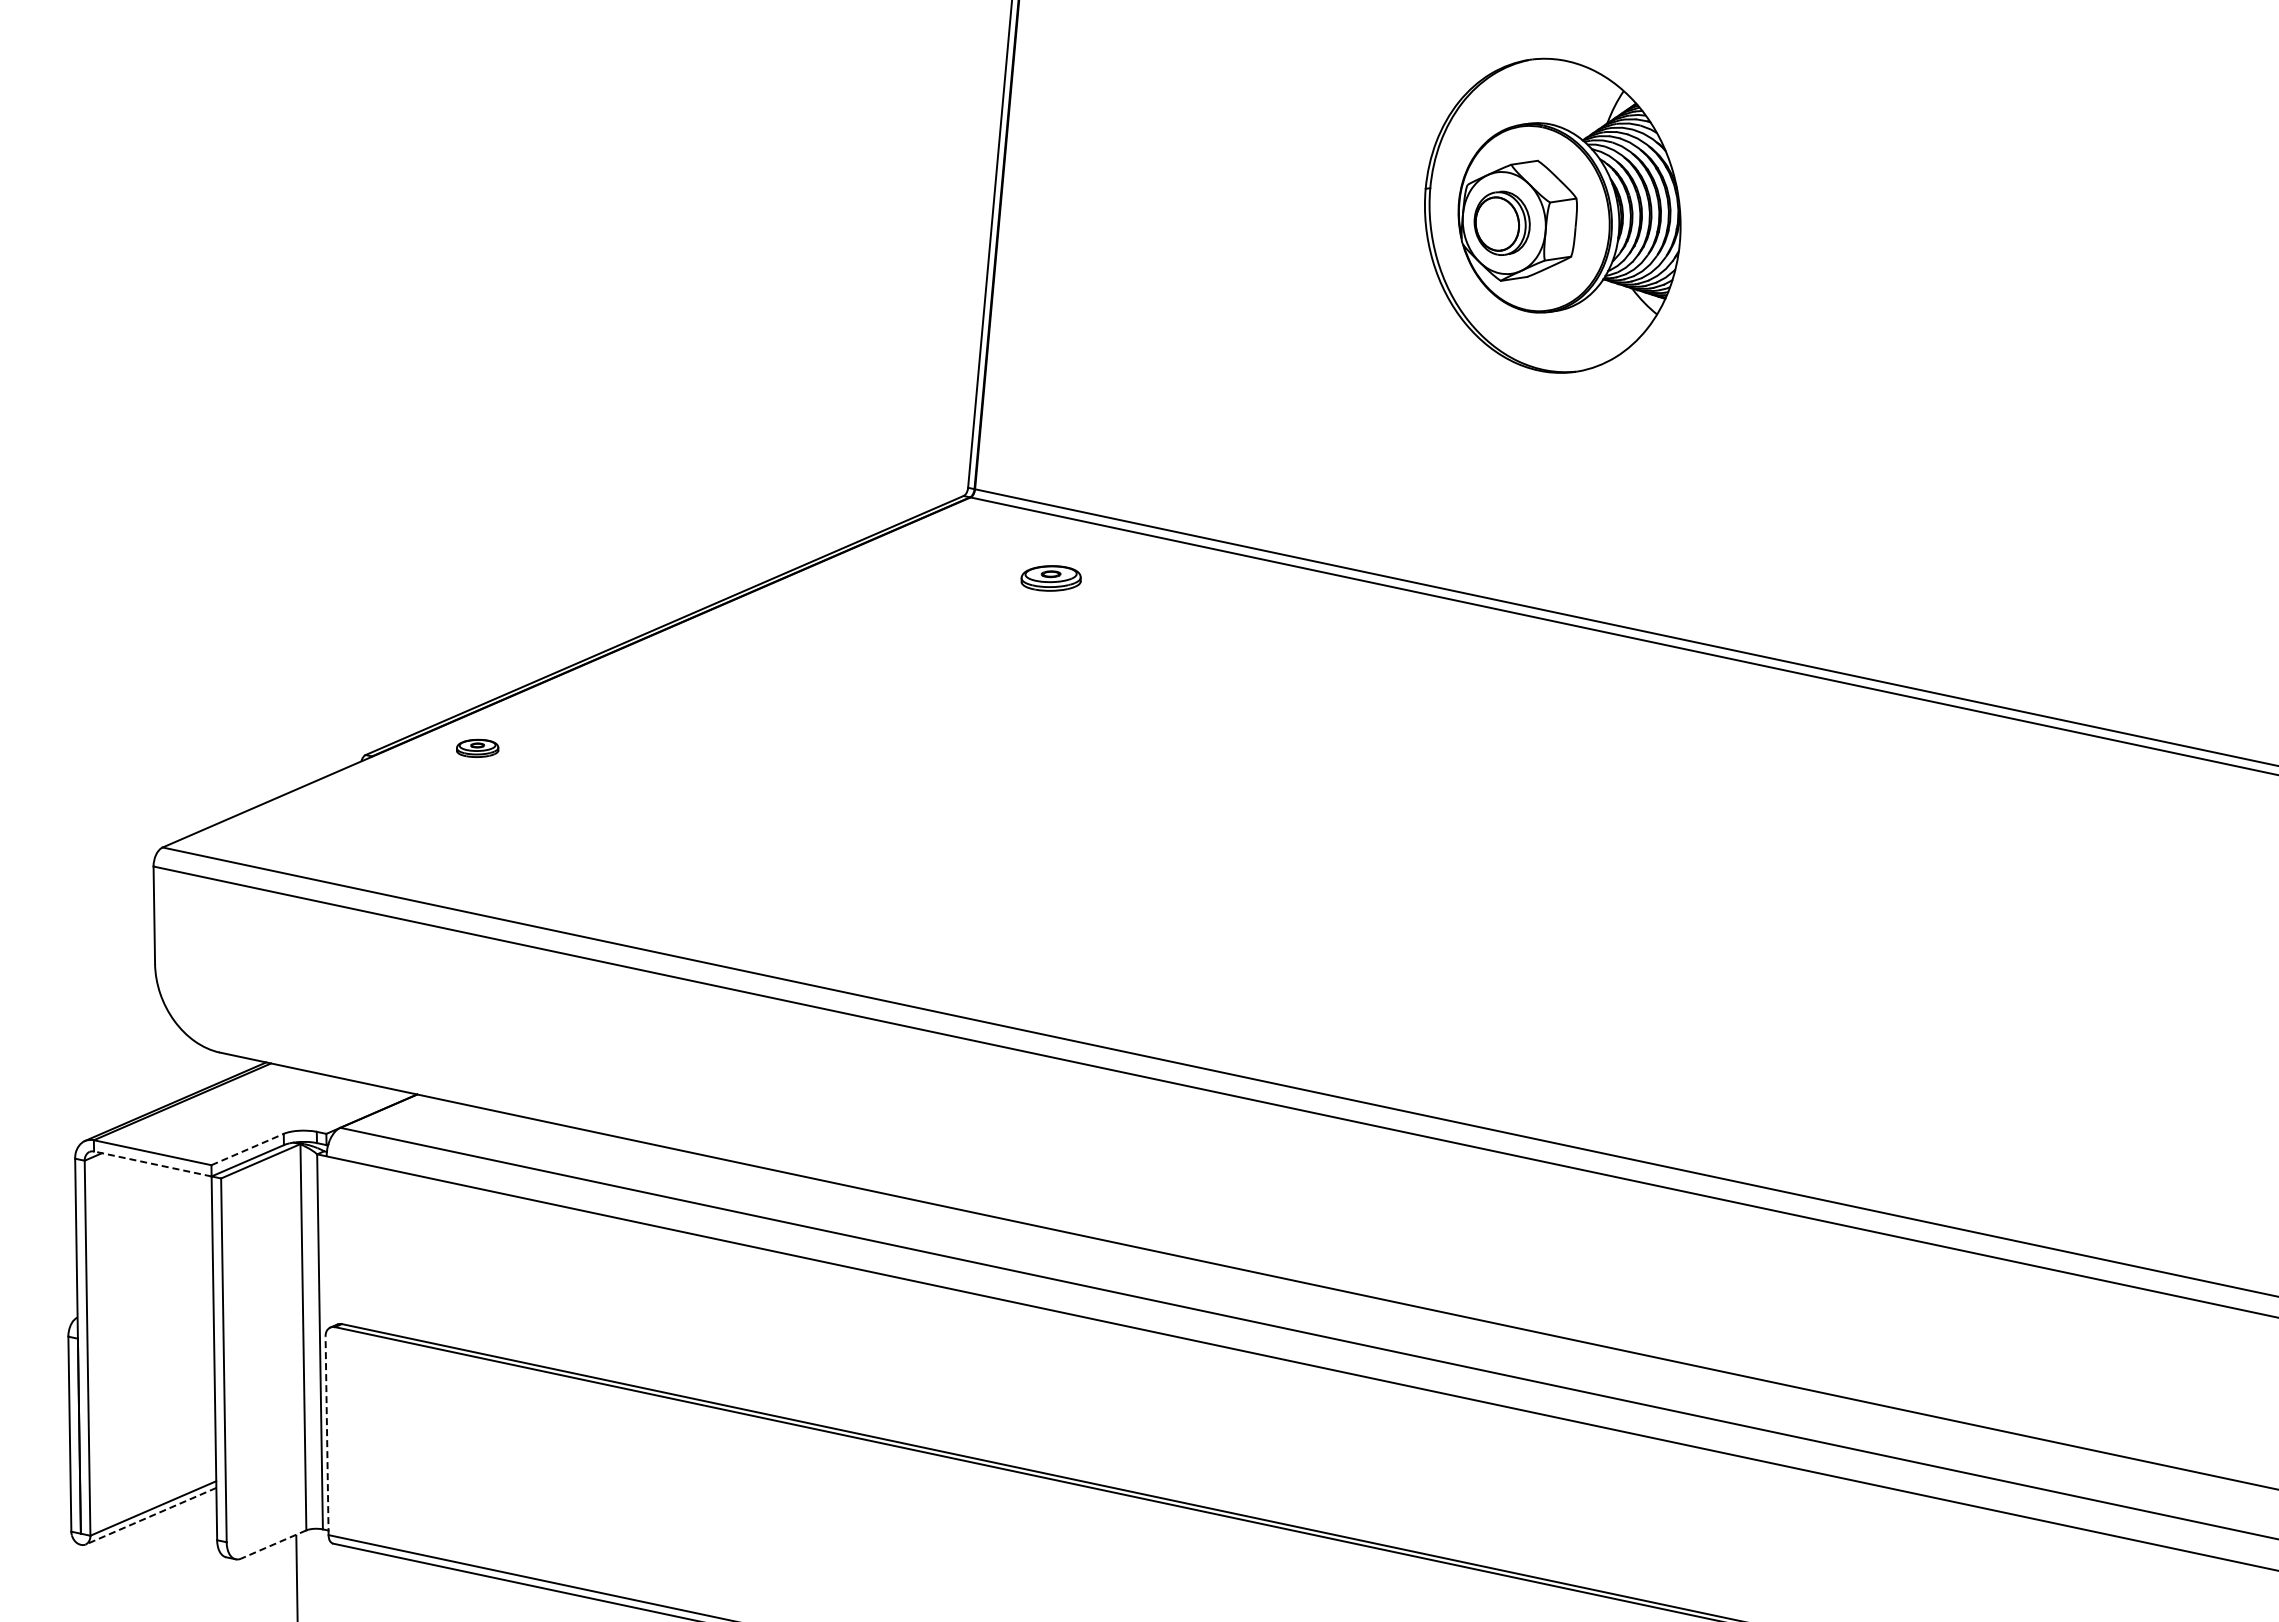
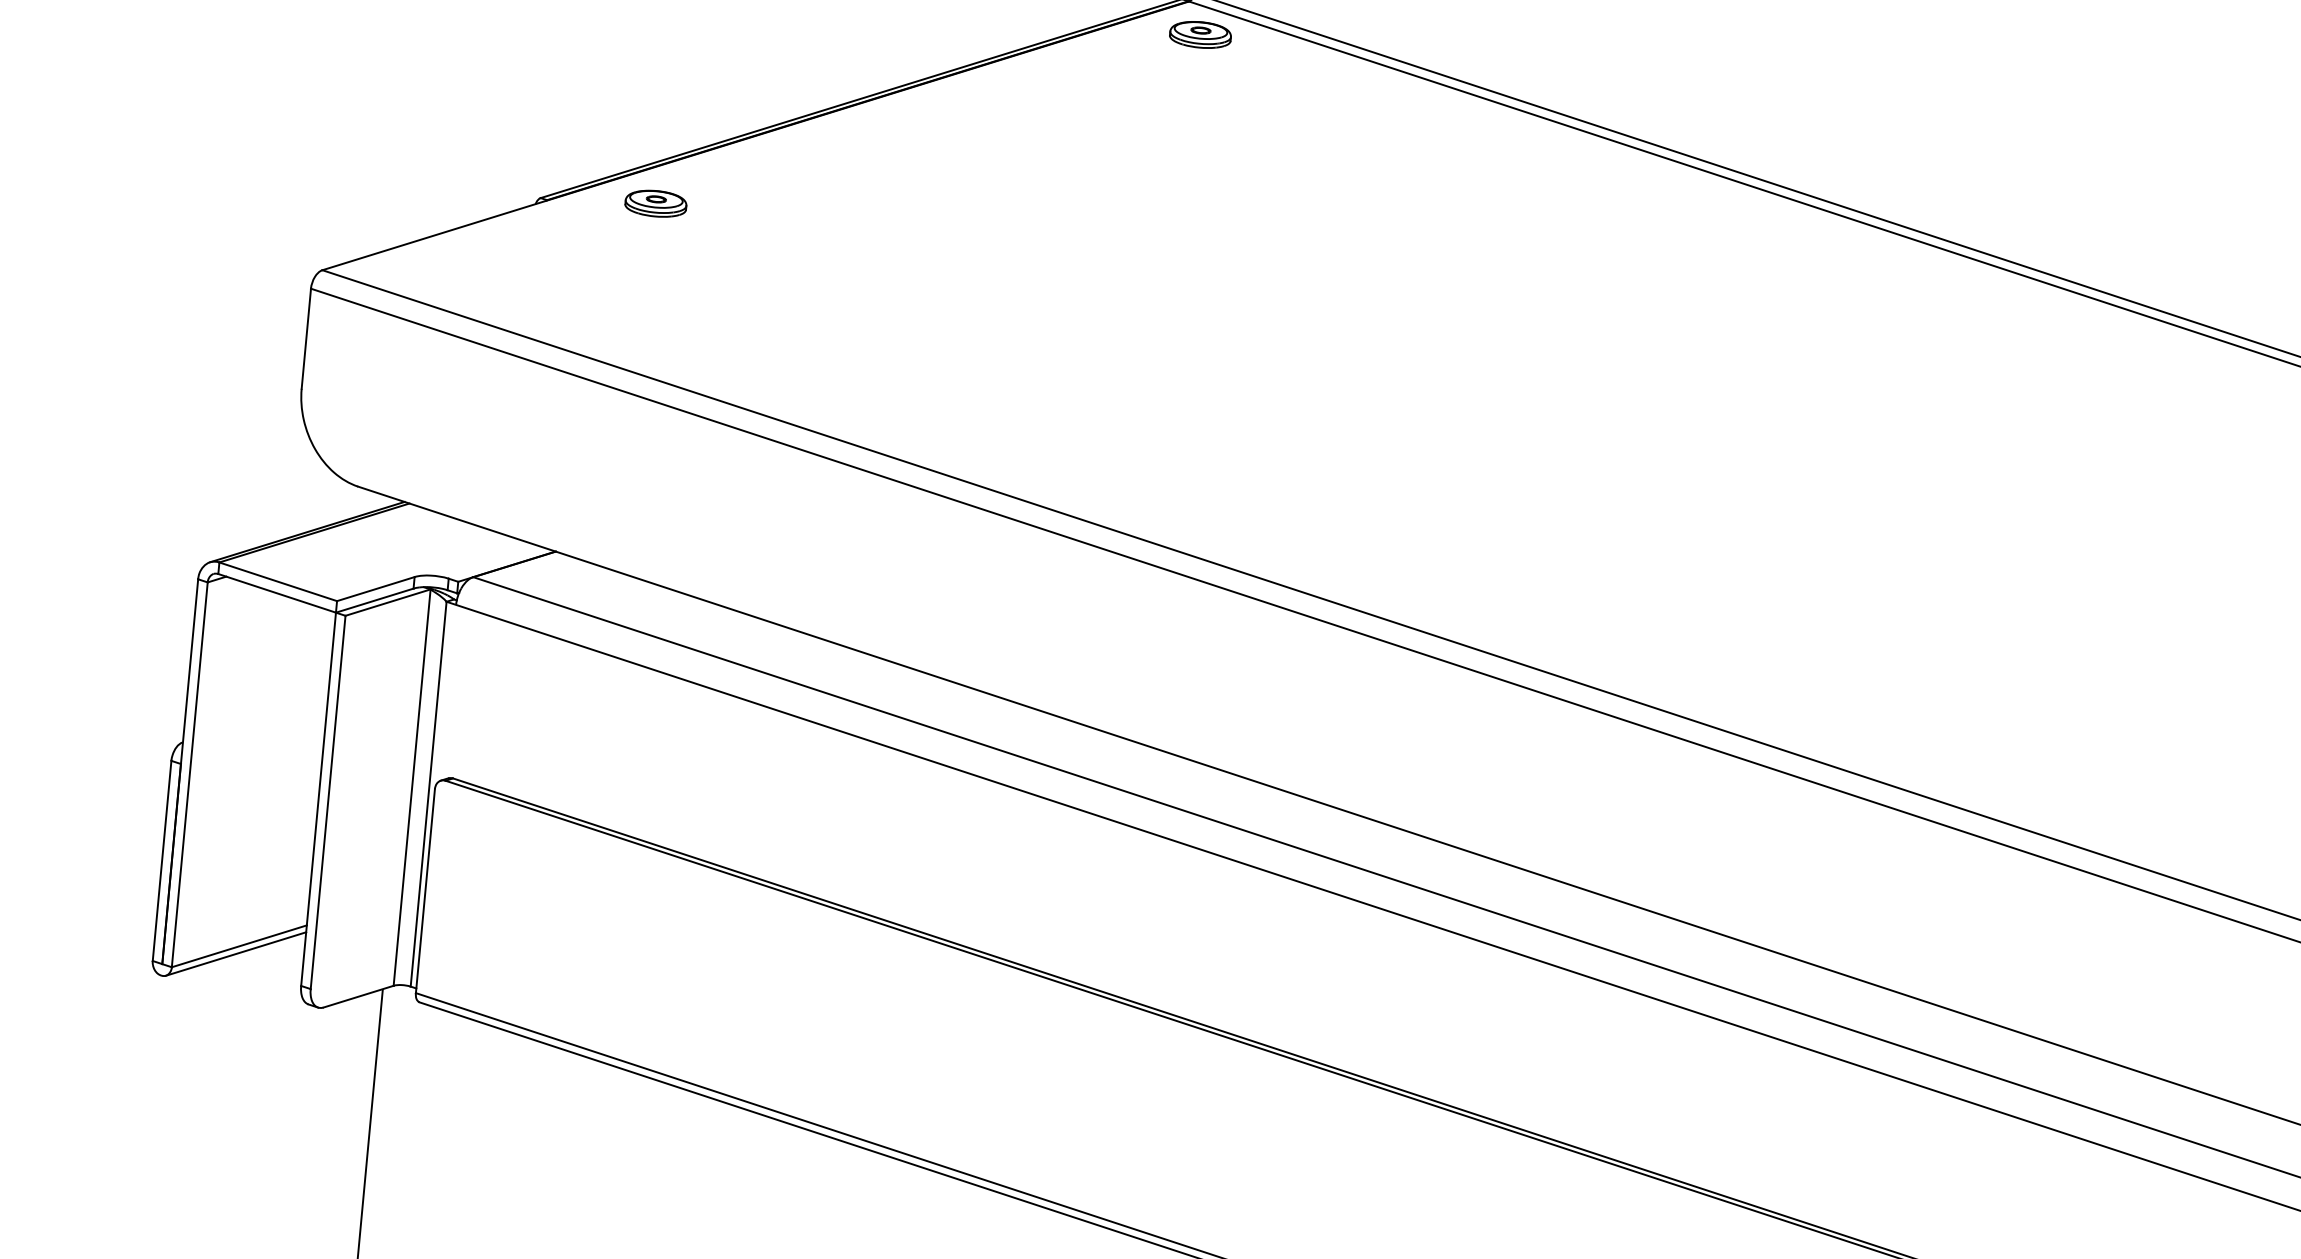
part: (1050, 578) -> (1199, 34), moved
part: (477, 748) -> (655, 203), size x1.43
line: (248, 1149) -> (376, 589), dashed -> solid
line: (152, 1163) -> (276, 592), dashed -> solid
line: (327, 1435) -> (425, 890), dashed -> solid
line: (150, 1516) -> (235, 954), dashed -> solid
line: (273, 1544) -> (358, 996), dashed -> solid

